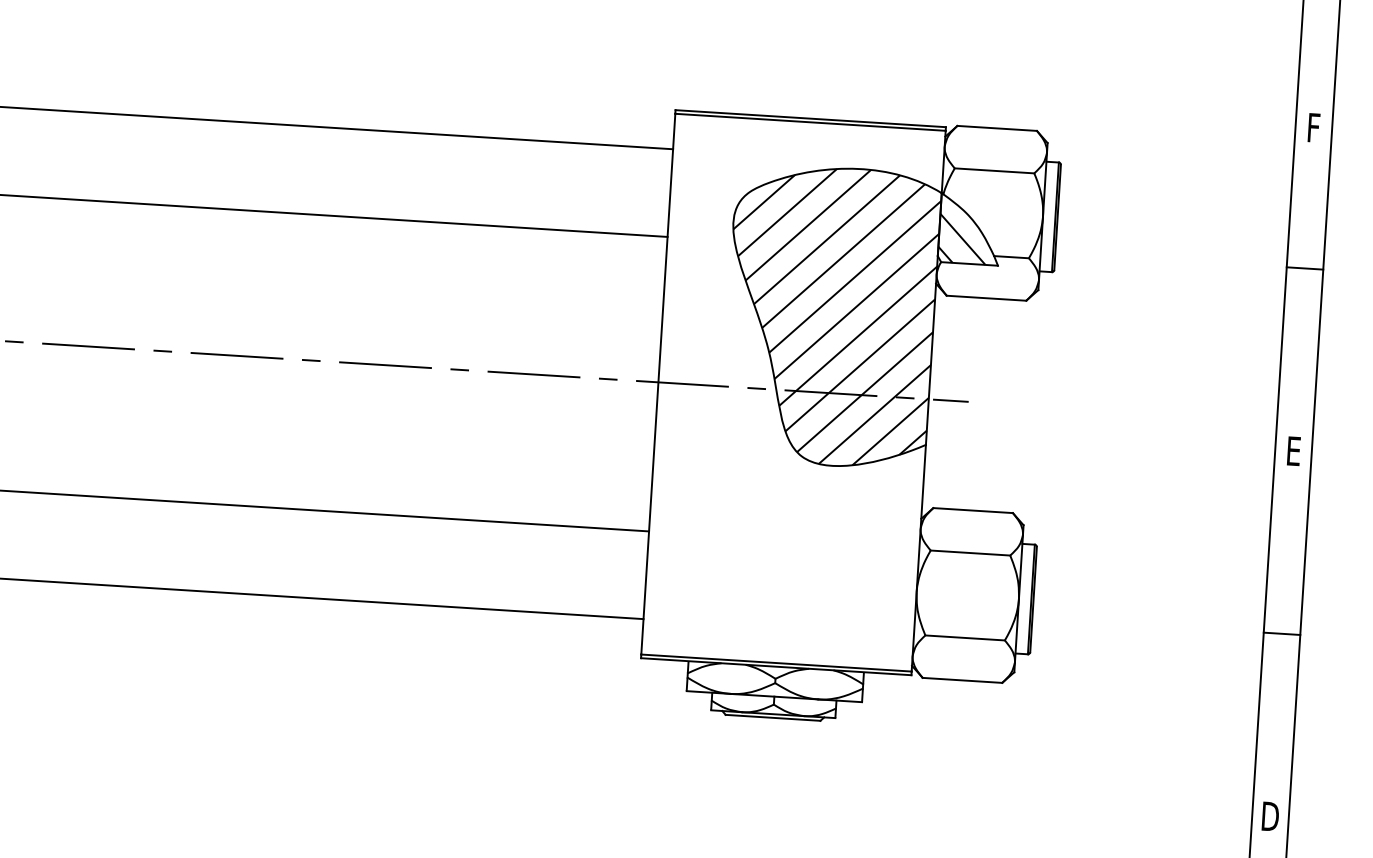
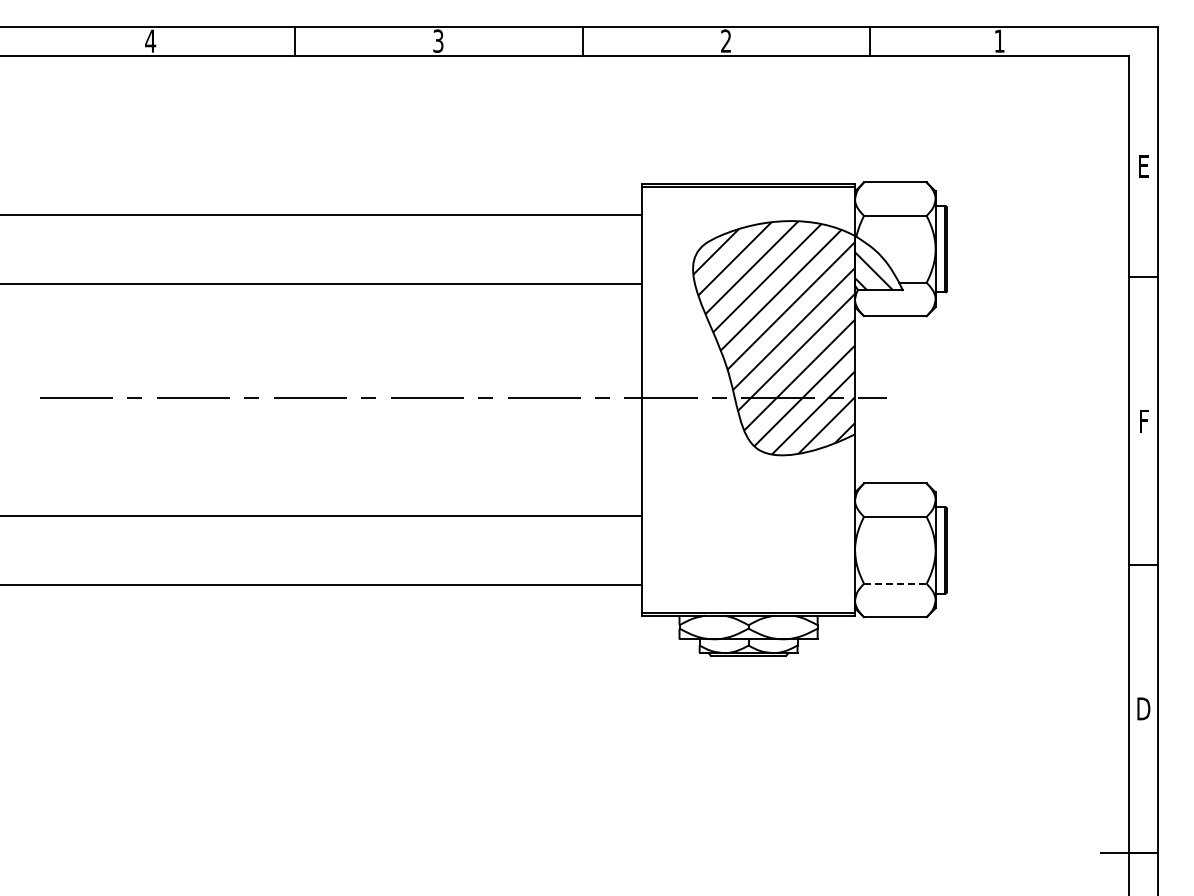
text: (1313, 127) -> (1143, 166), F -> E
text: (1293, 451) -> (1143, 421), E -> F
line: (965, 637) -> (895, 583), solid -> dashed

